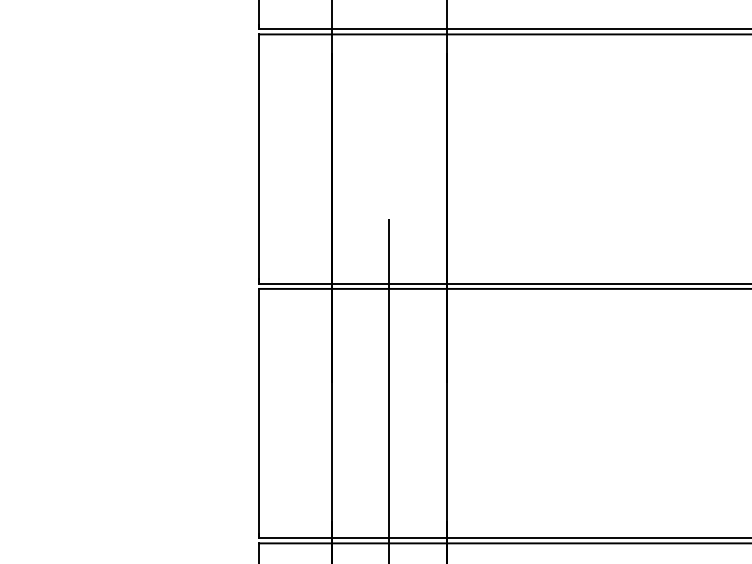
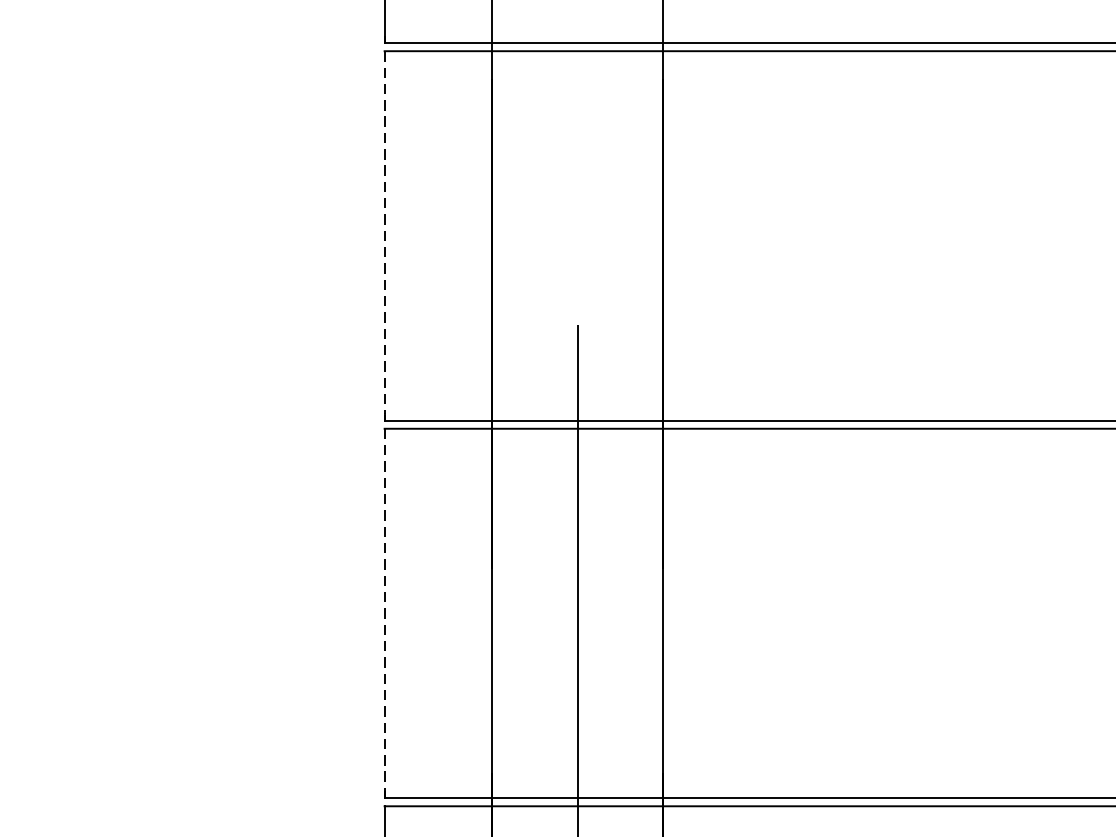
line: (259, 157) -> (385, 233), solid -> dashed
line: (259, 411) -> (385, 610), solid -> dashed

